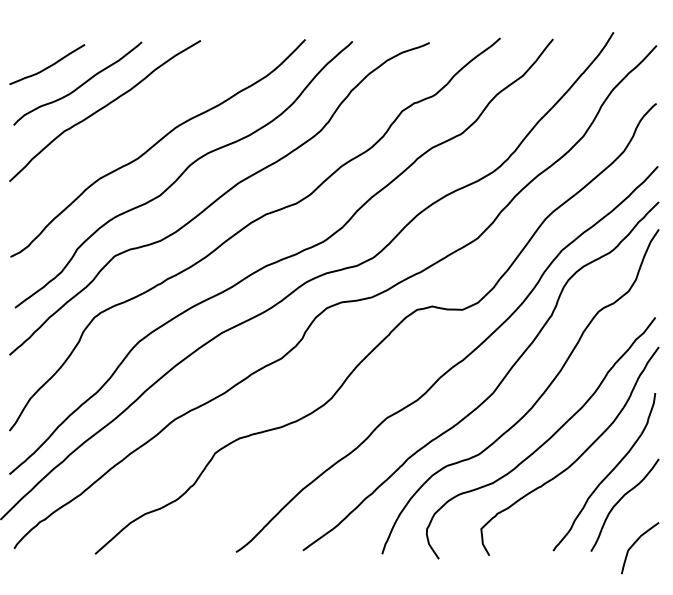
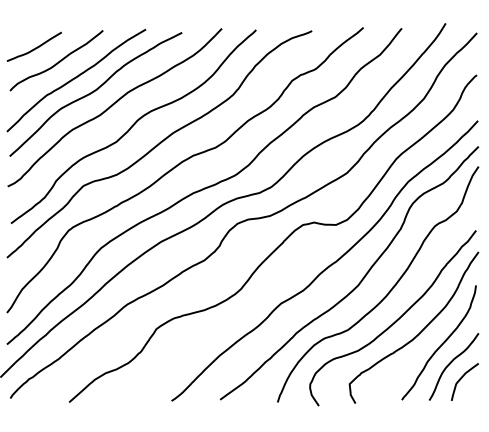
curve: (129, 127) -> (94, 92), added
curve: (636, 543) -> (462, 378), moved

